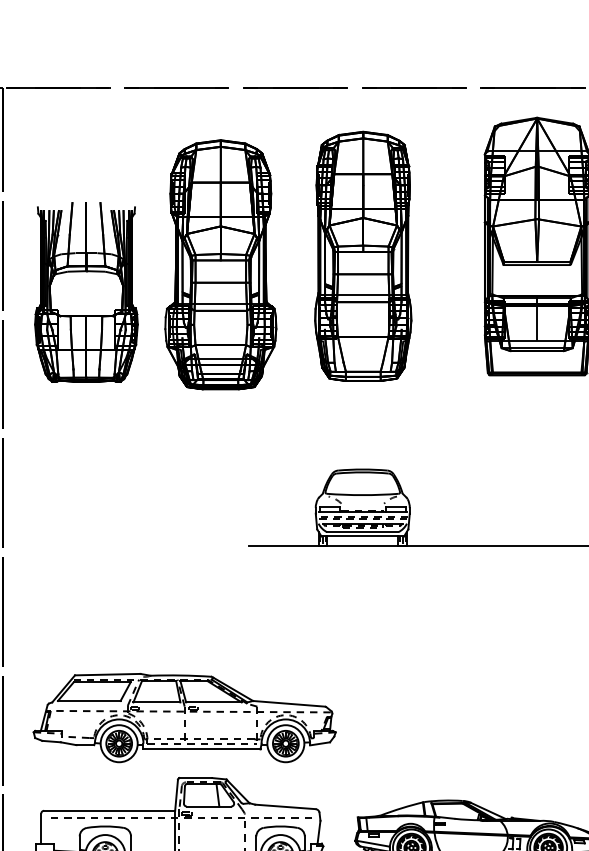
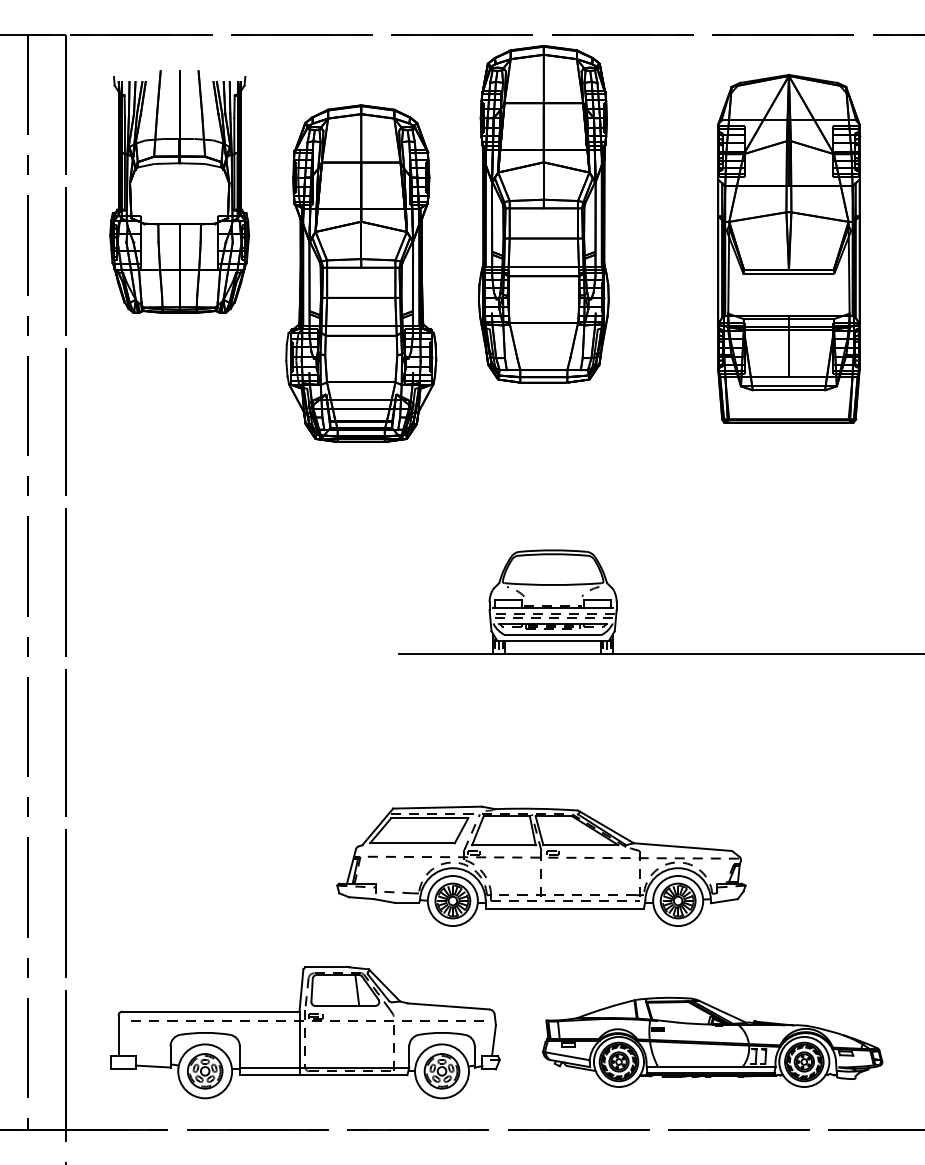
part: (363, 256) -> (543, 214), moved
part: (86, 292) -> (179, 191), moved
part: (184, 717) -> (541, 865), moved

